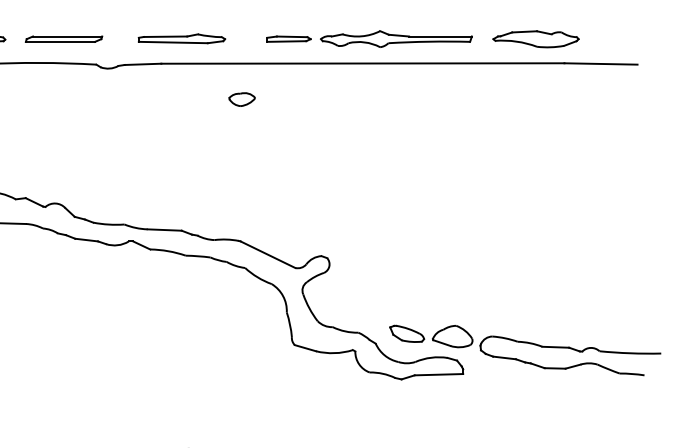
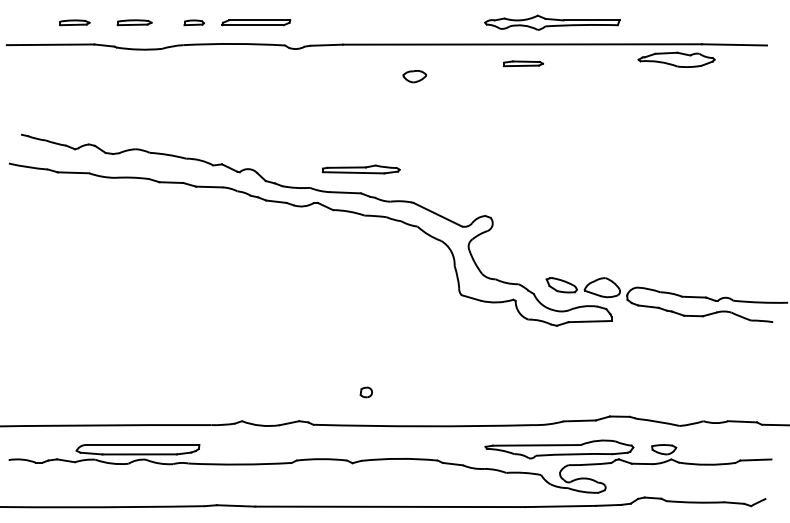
part: (182, 38) -> (361, 169), moved
part: (288, 38) -> (523, 63), moved
part: (535, 38) -> (676, 59), moved

